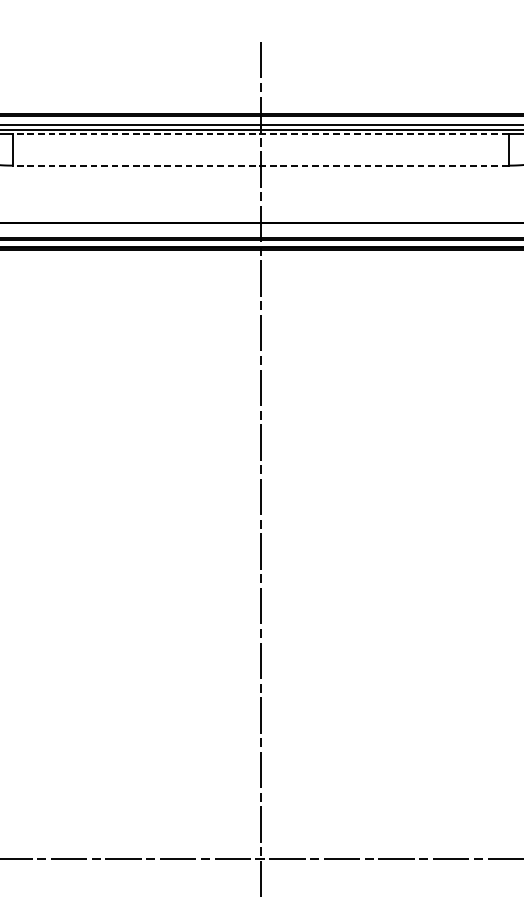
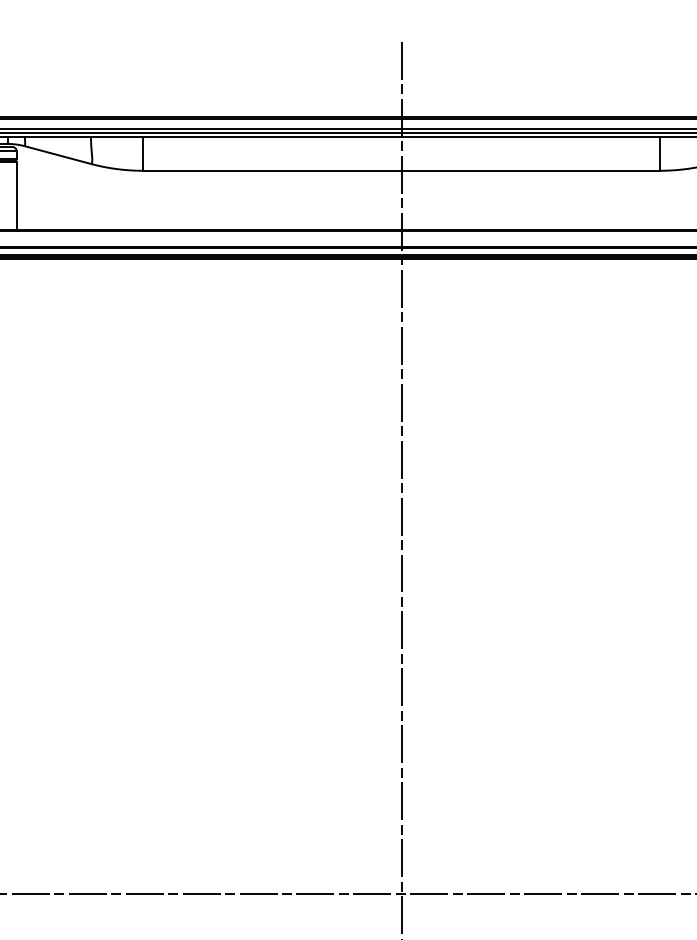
line: (260, 133) -> (401, 137), dashed -> solid
line: (260, 165) -> (401, 170), dashed -> solid

